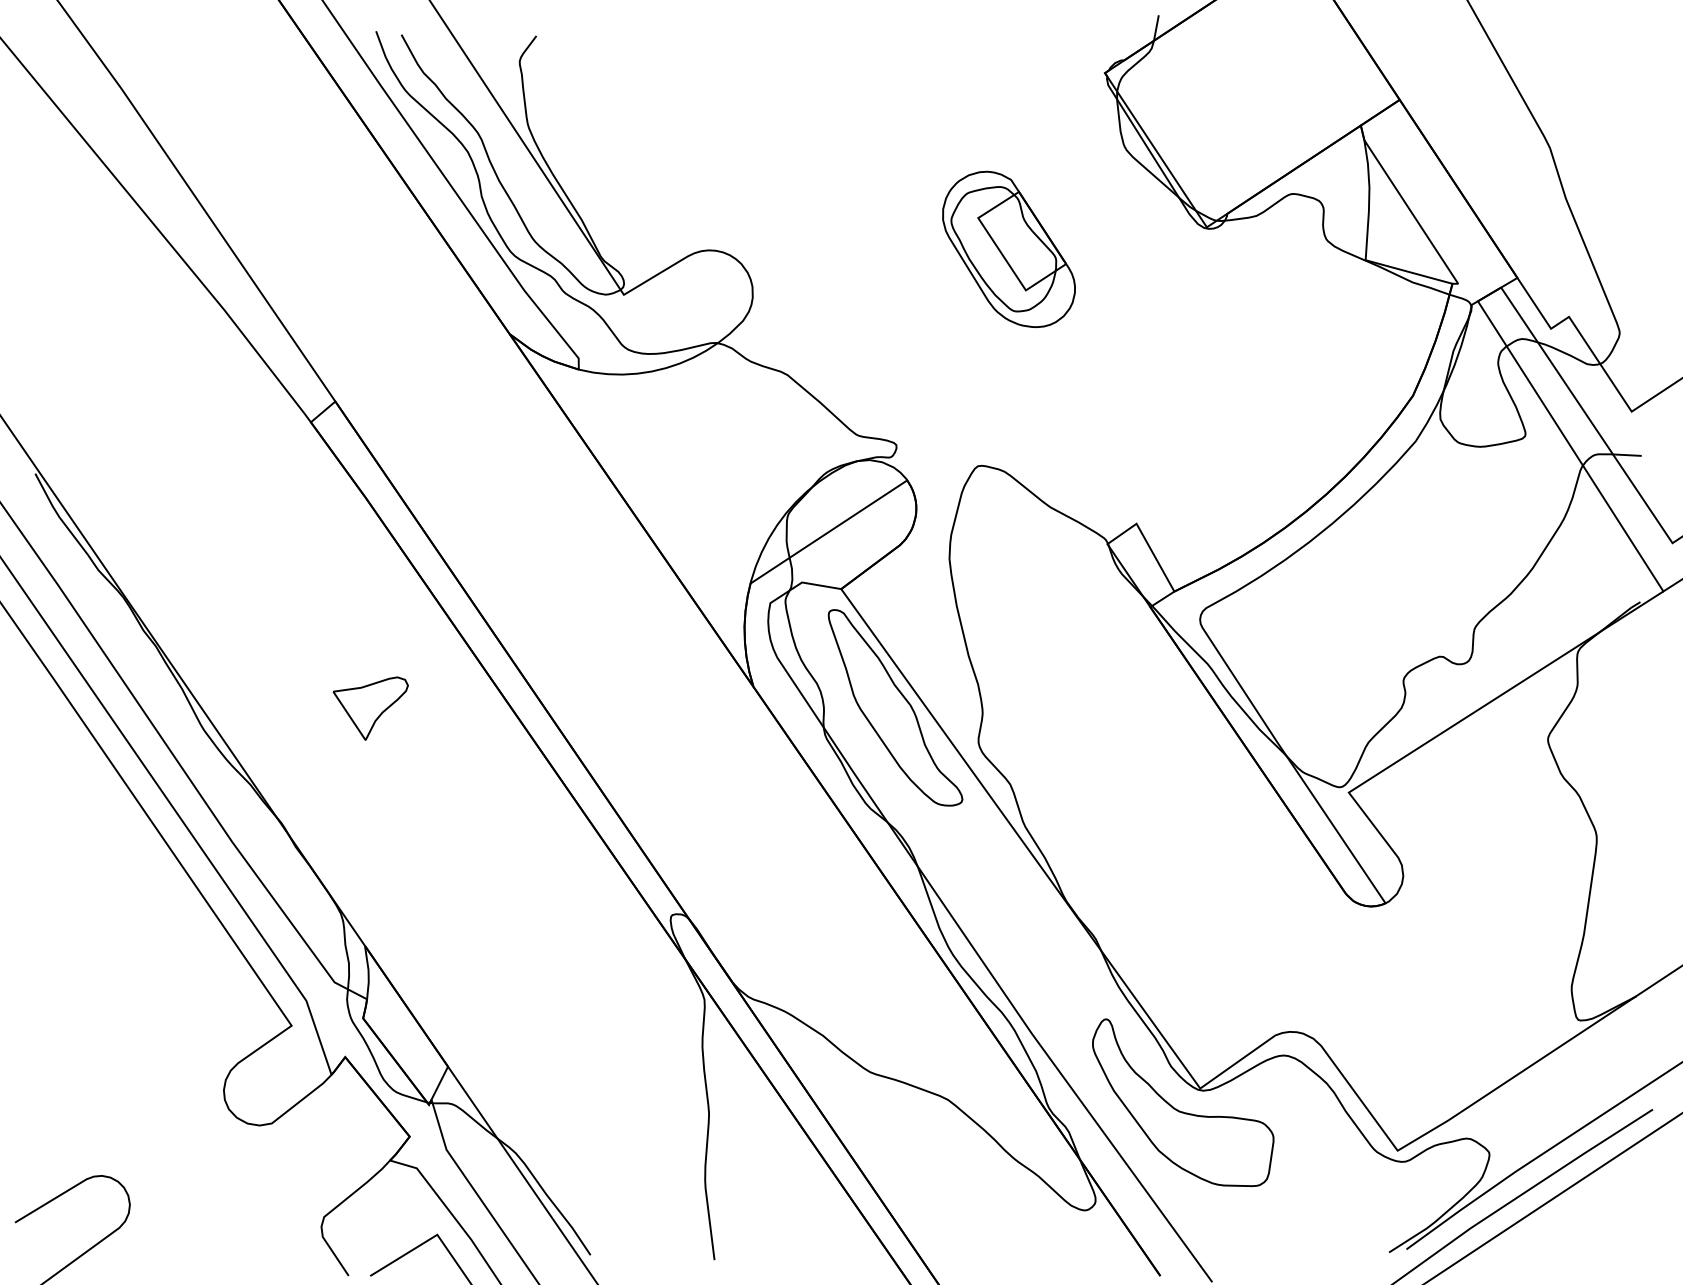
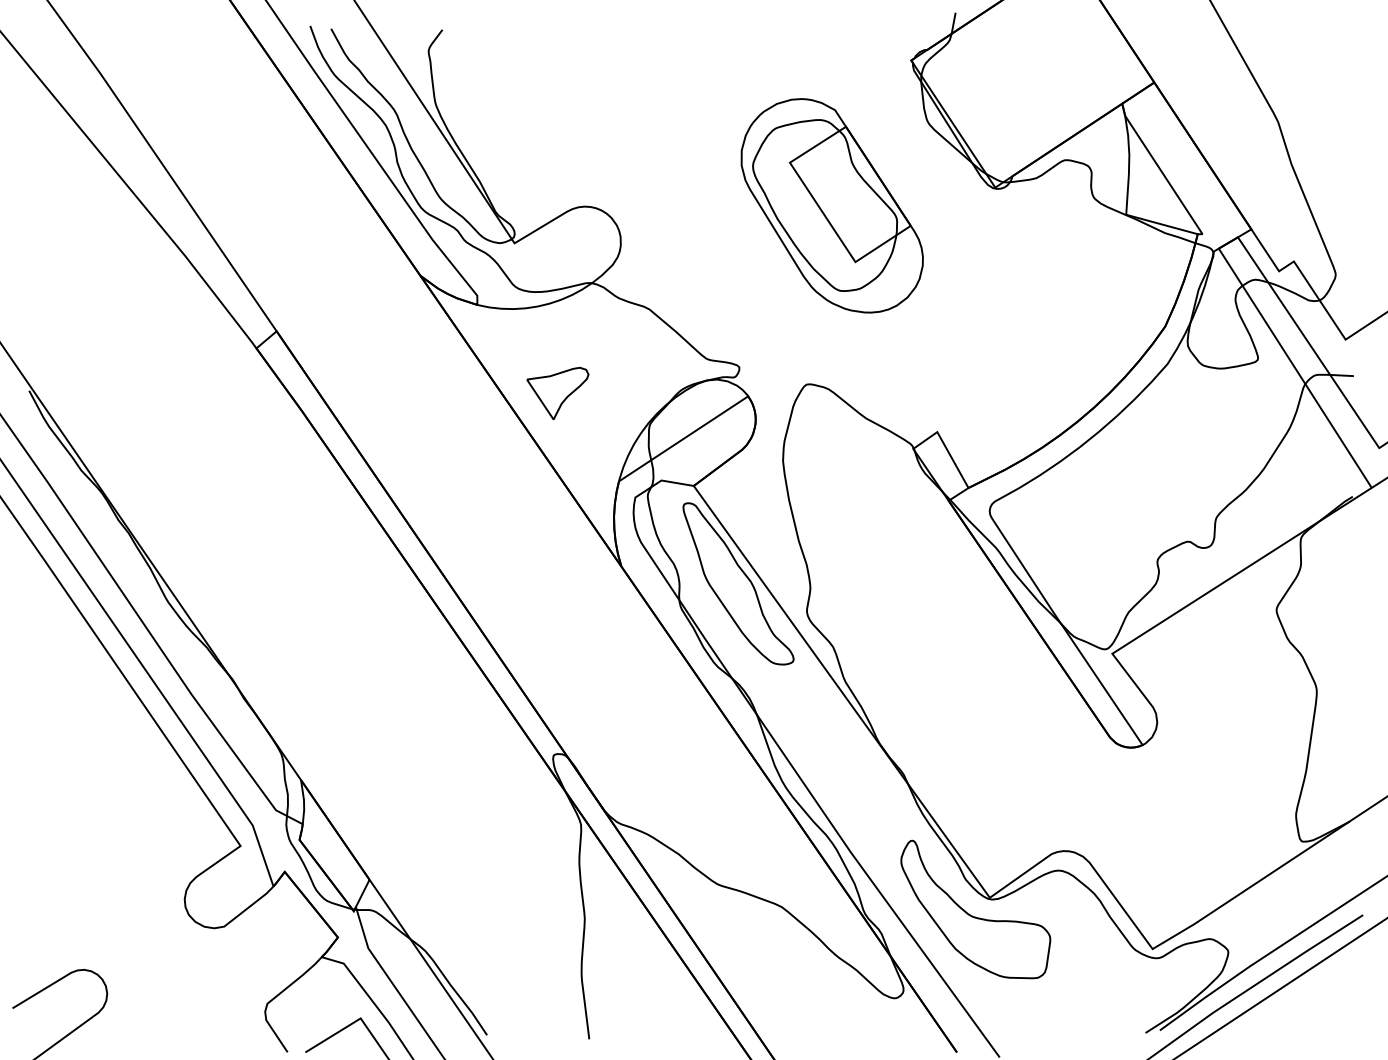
part: (1008, 248) -> (831, 205), size x1.67
part: (370, 707) -> (557, 392), moved

